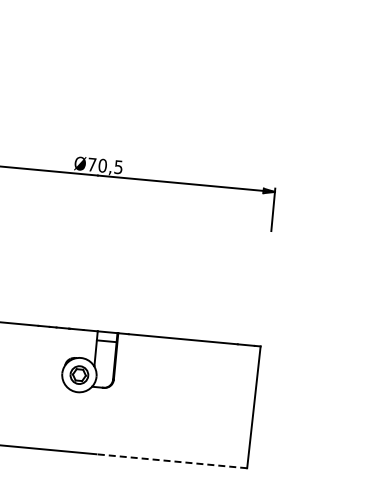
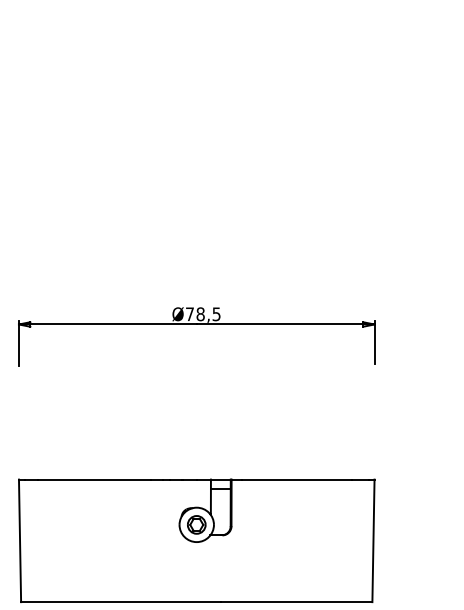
text: (102, 164) -> (200, 313), Ø70,5 -> Ø78,5
line: (171, 461) -> (296, 602), dashed -> solid

